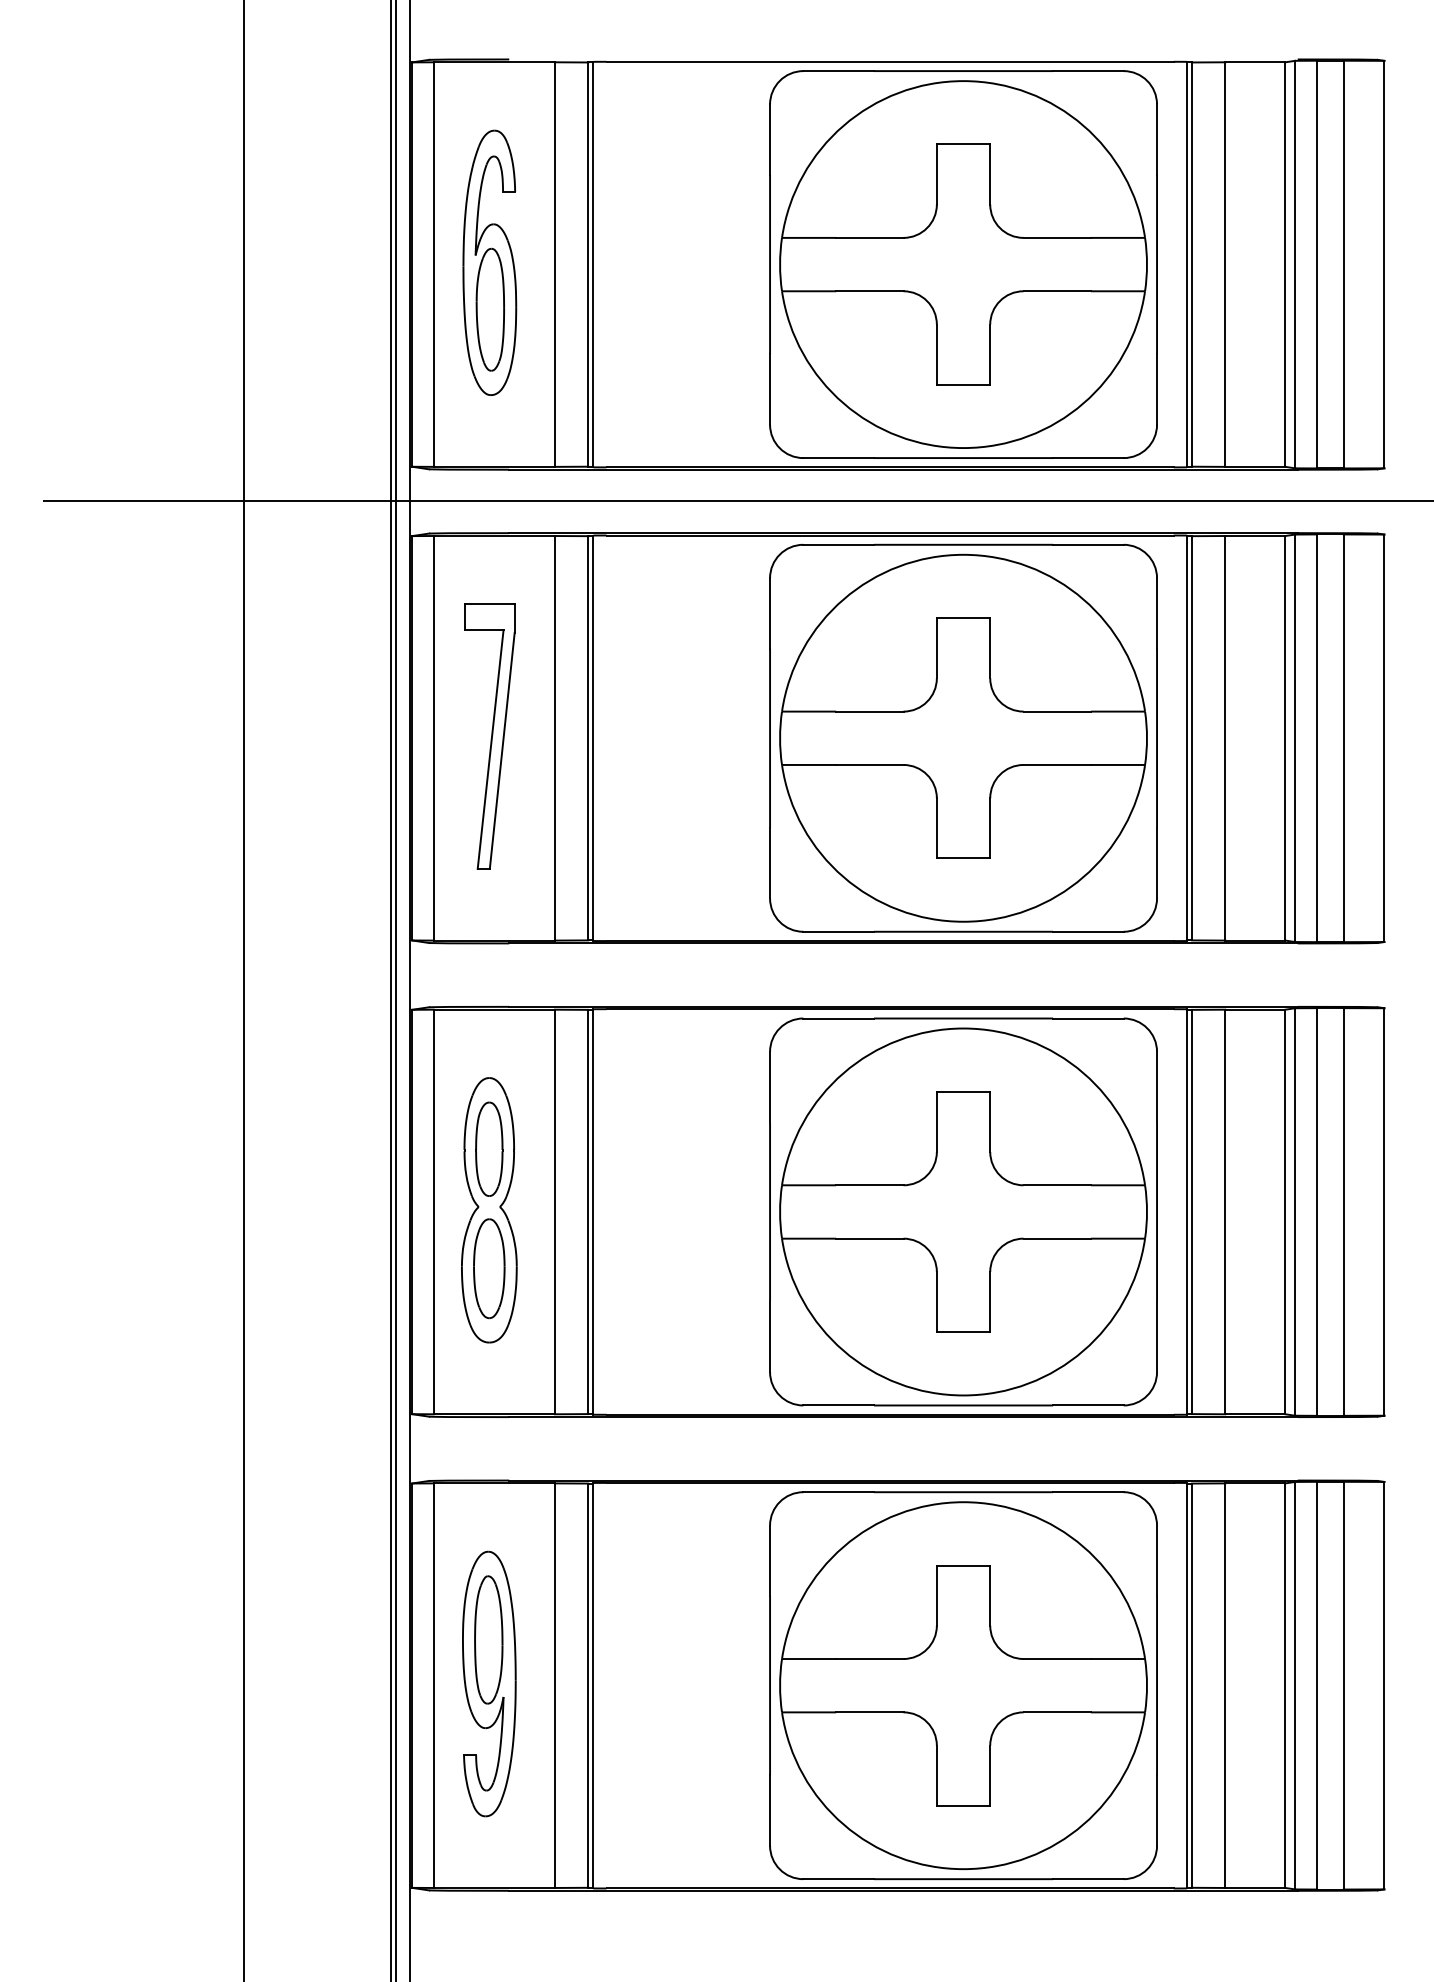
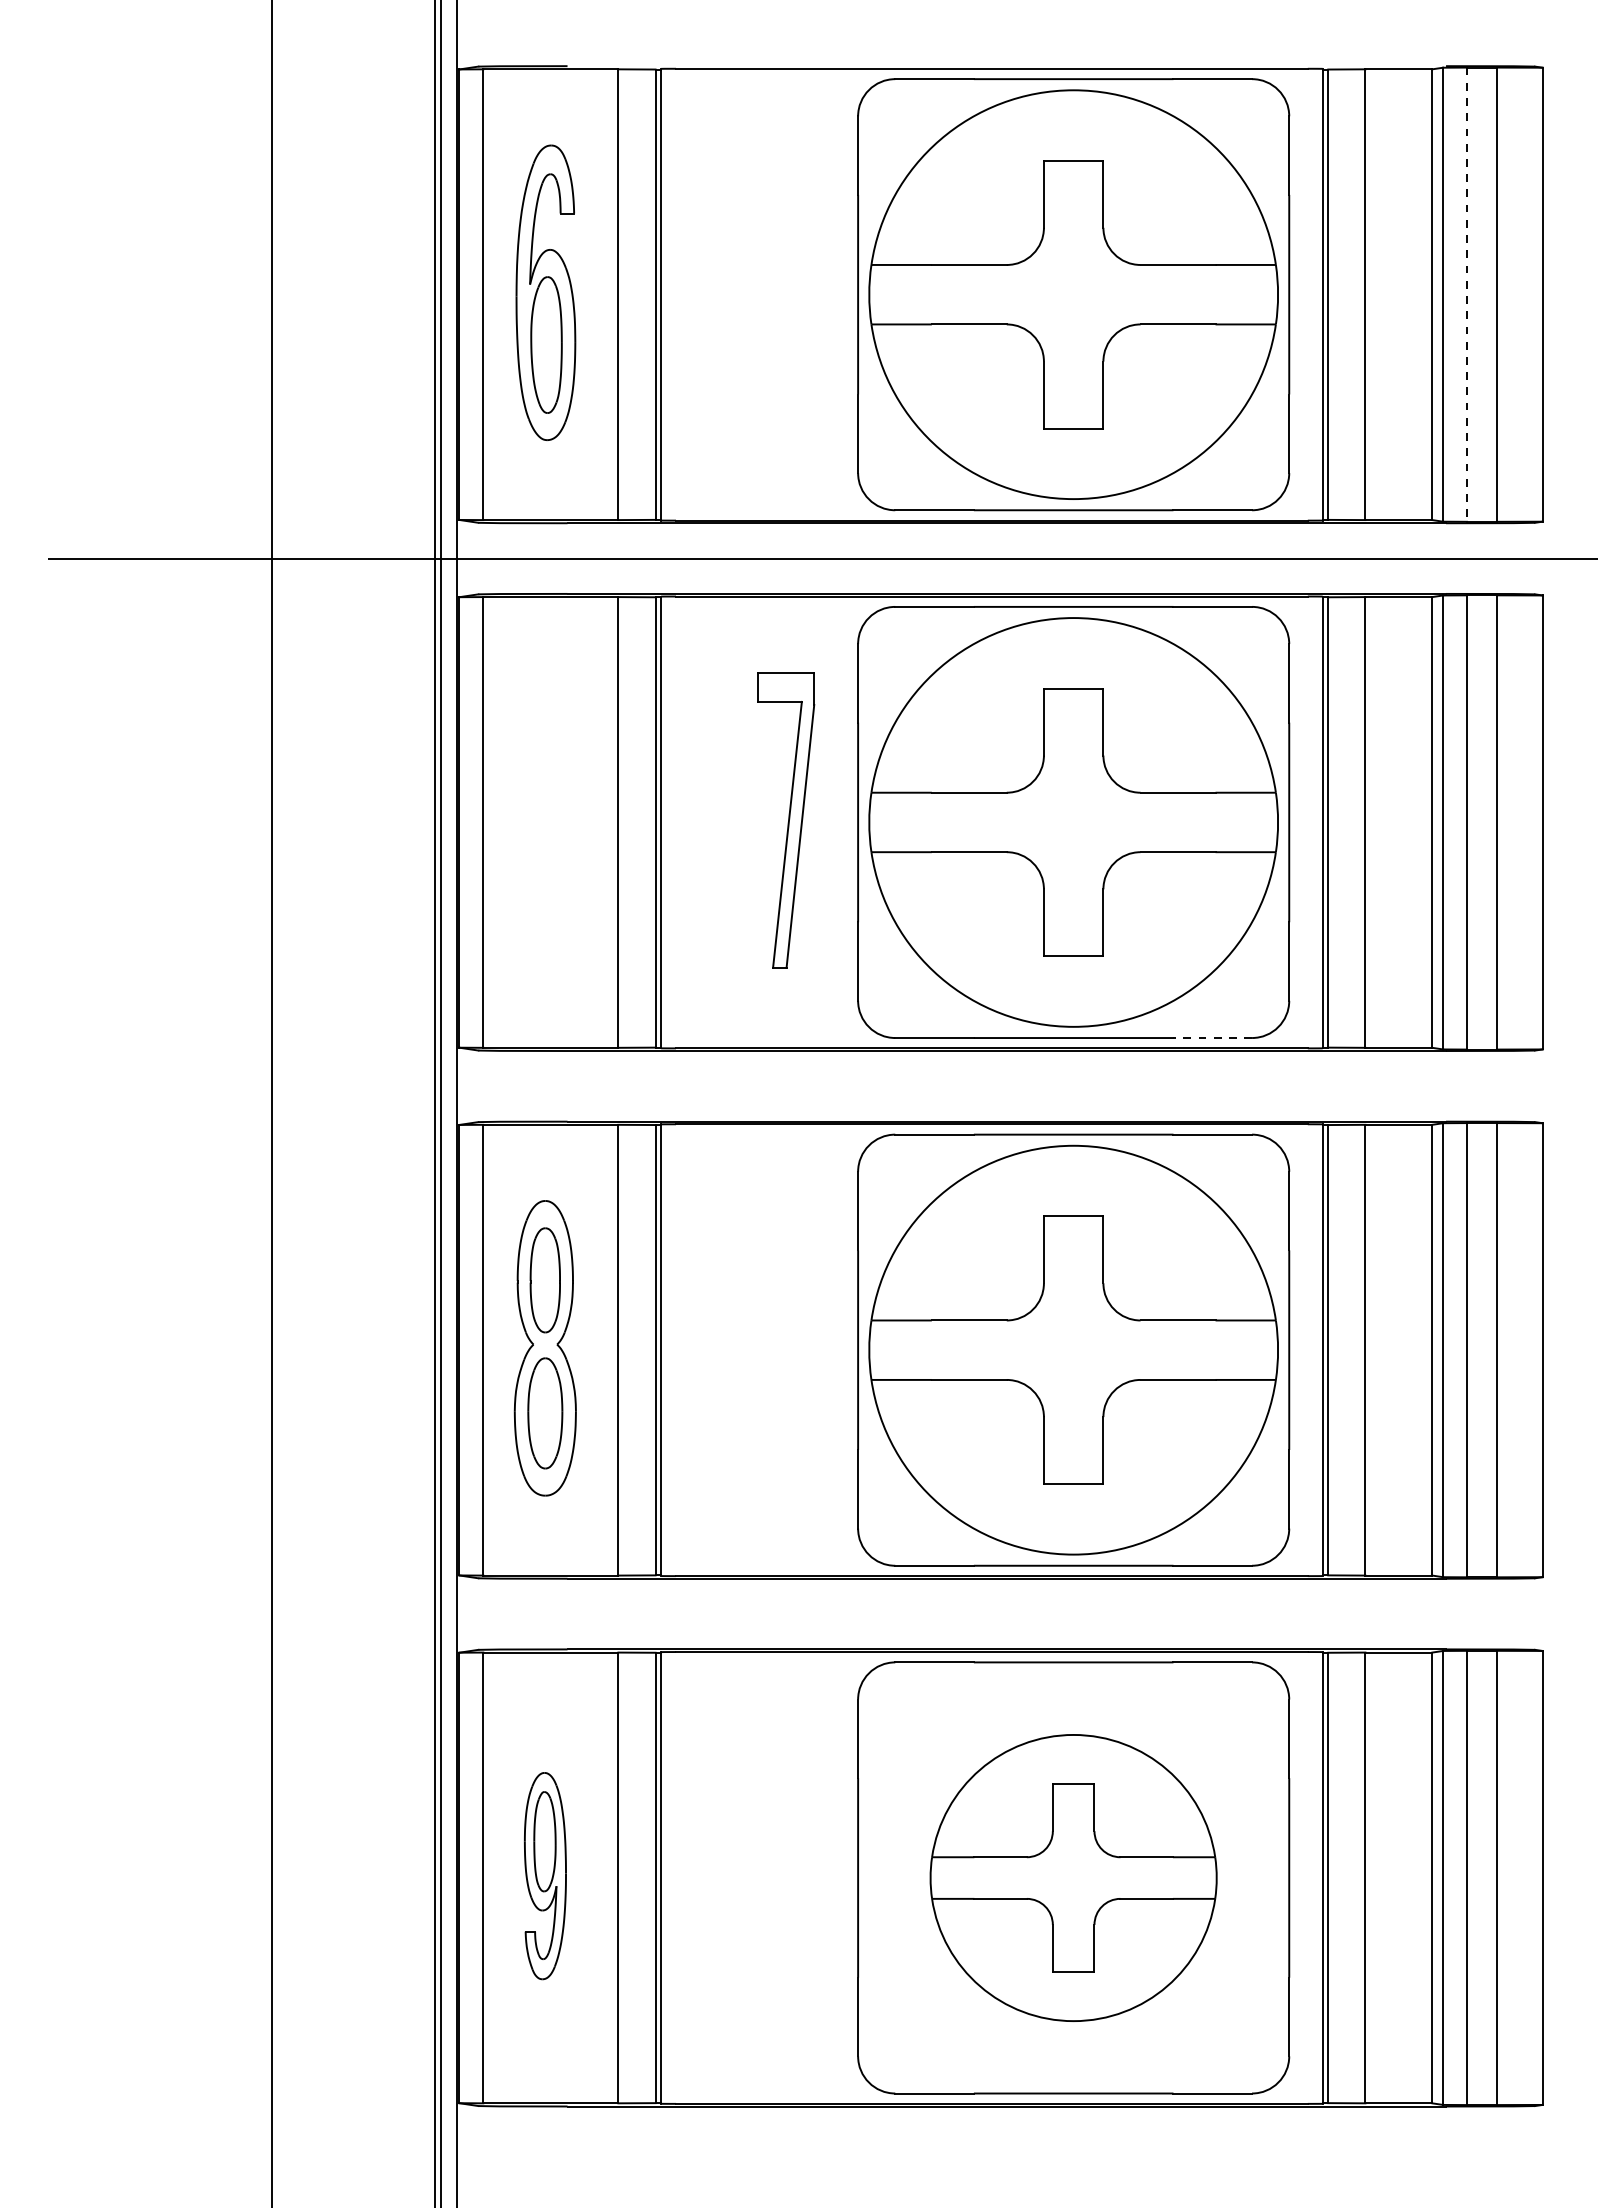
line: (1316, 264) -> (1466, 294), solid -> dashed
part: (489, 736) -> (786, 820), moved
line: (1087, 931) -> (1211, 1037), solid -> dashed
part: (489, 1683) -> (545, 1875), size x0.7
part: (963, 1685) -> (1073, 1877), size x0.7

